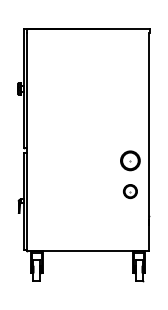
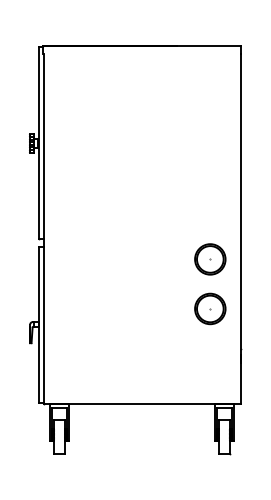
part: (130, 191) -> (210, 308), size x1.43

